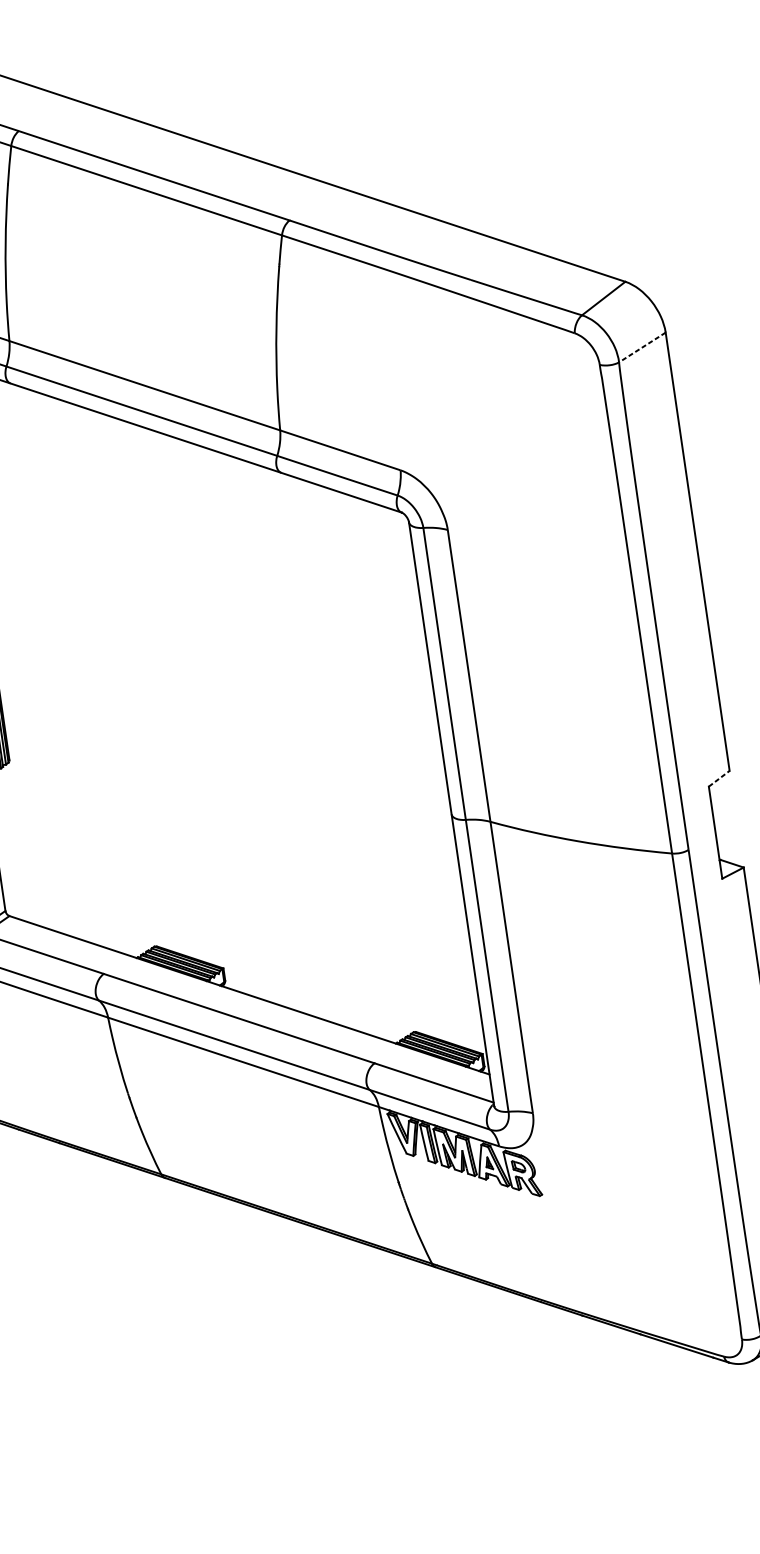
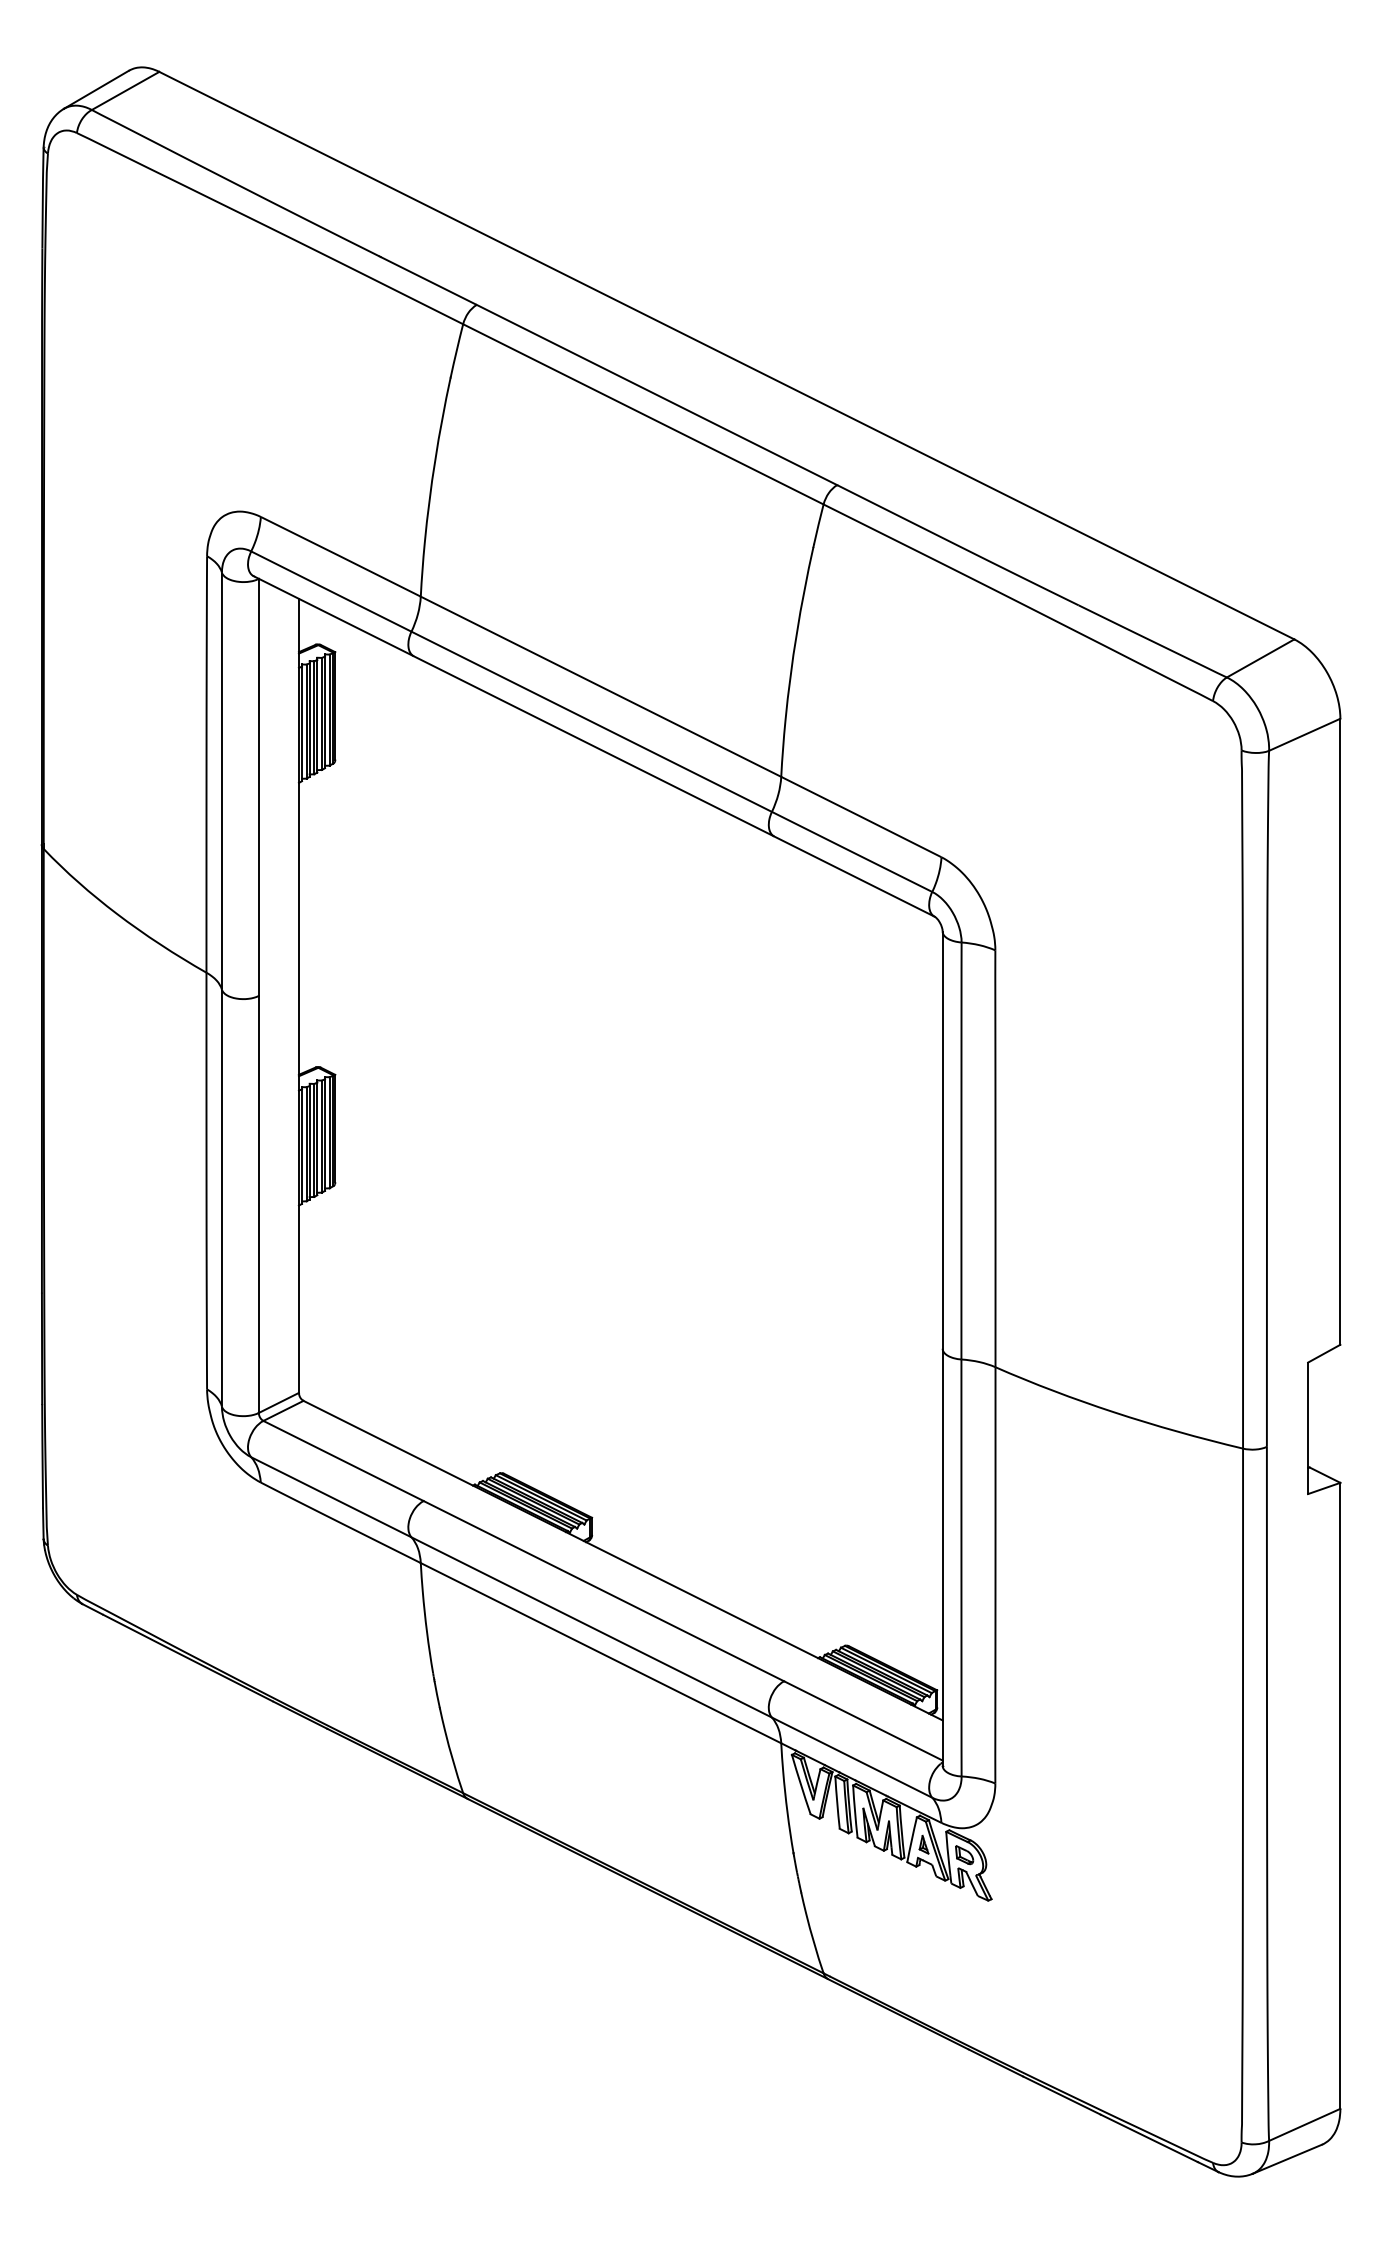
line: (642, 348) -> (1304, 735), dashed -> solid
line: (719, 778) -> (1324, 1353), dashed -> solid

